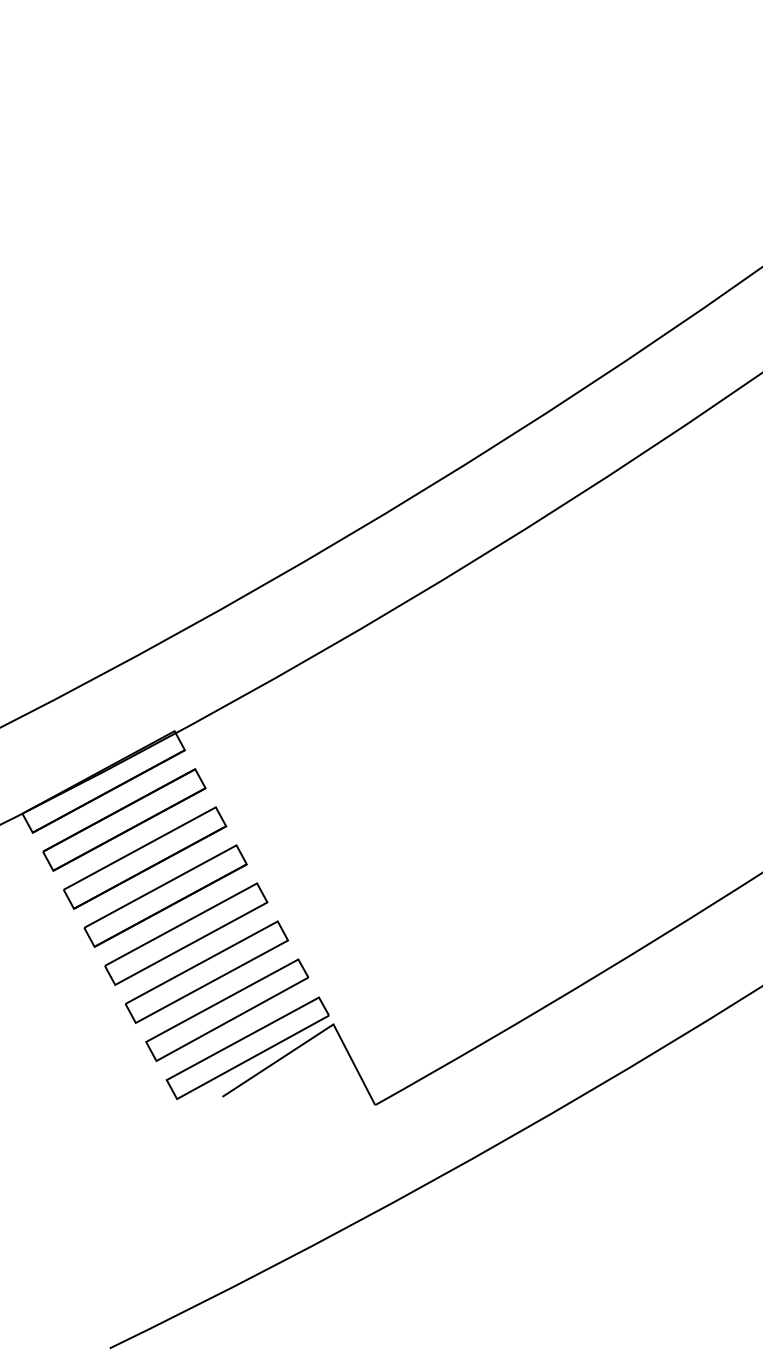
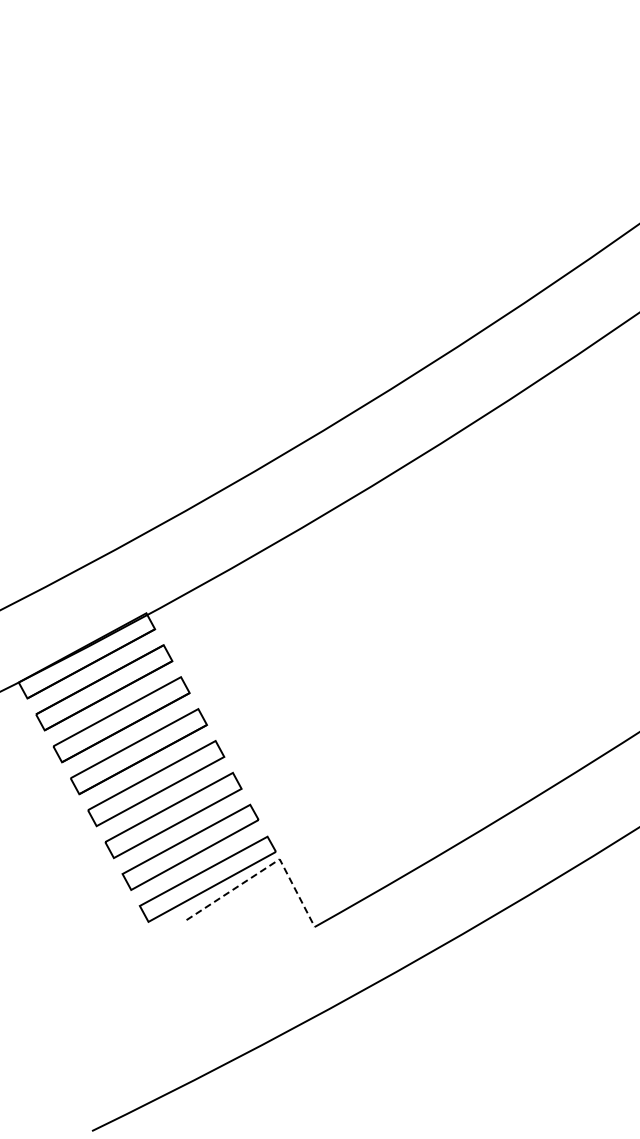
line: (316, 1035) -> (265, 868), solid -> dashed

